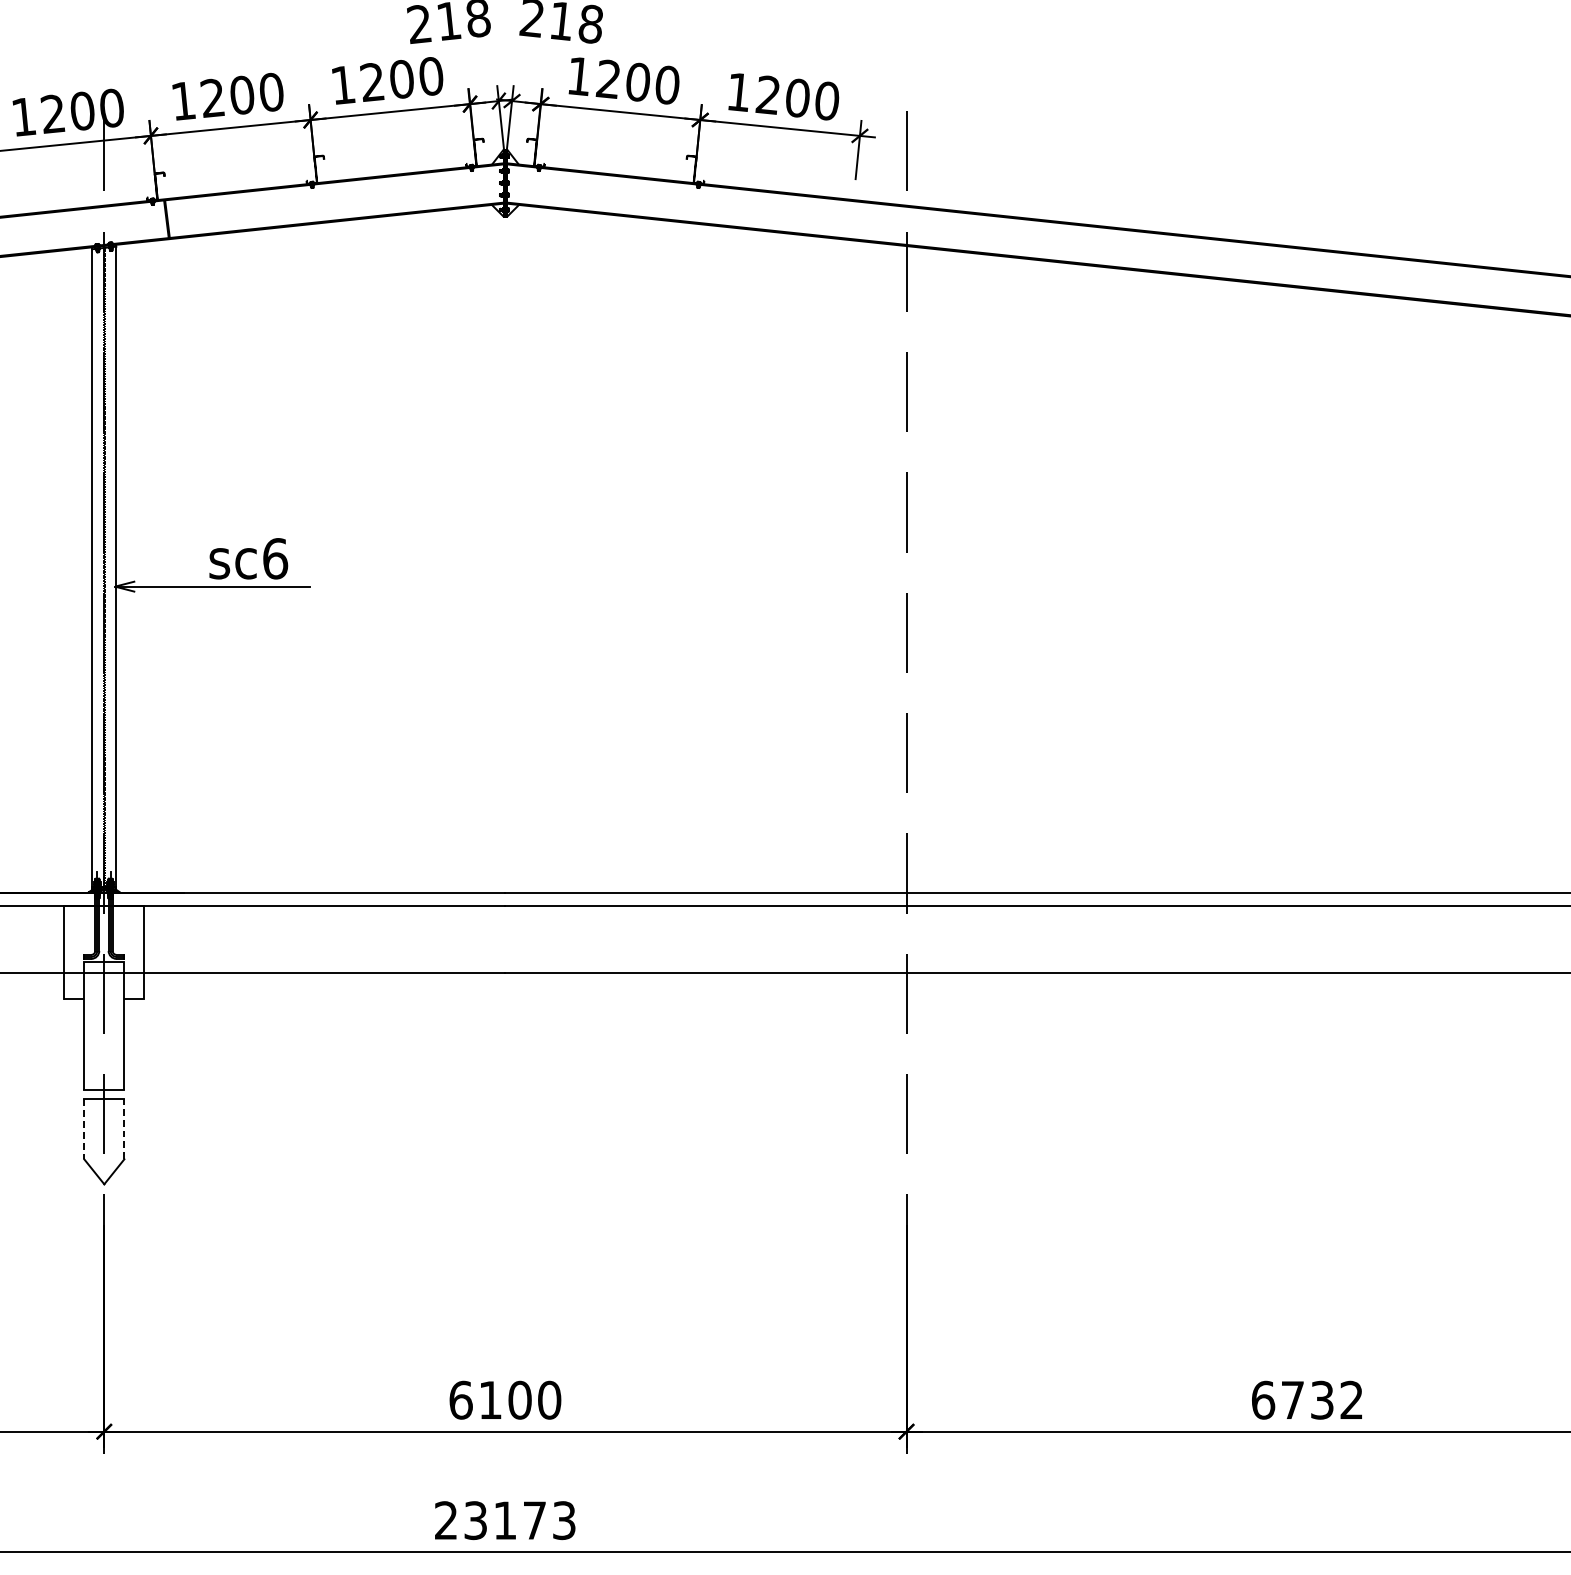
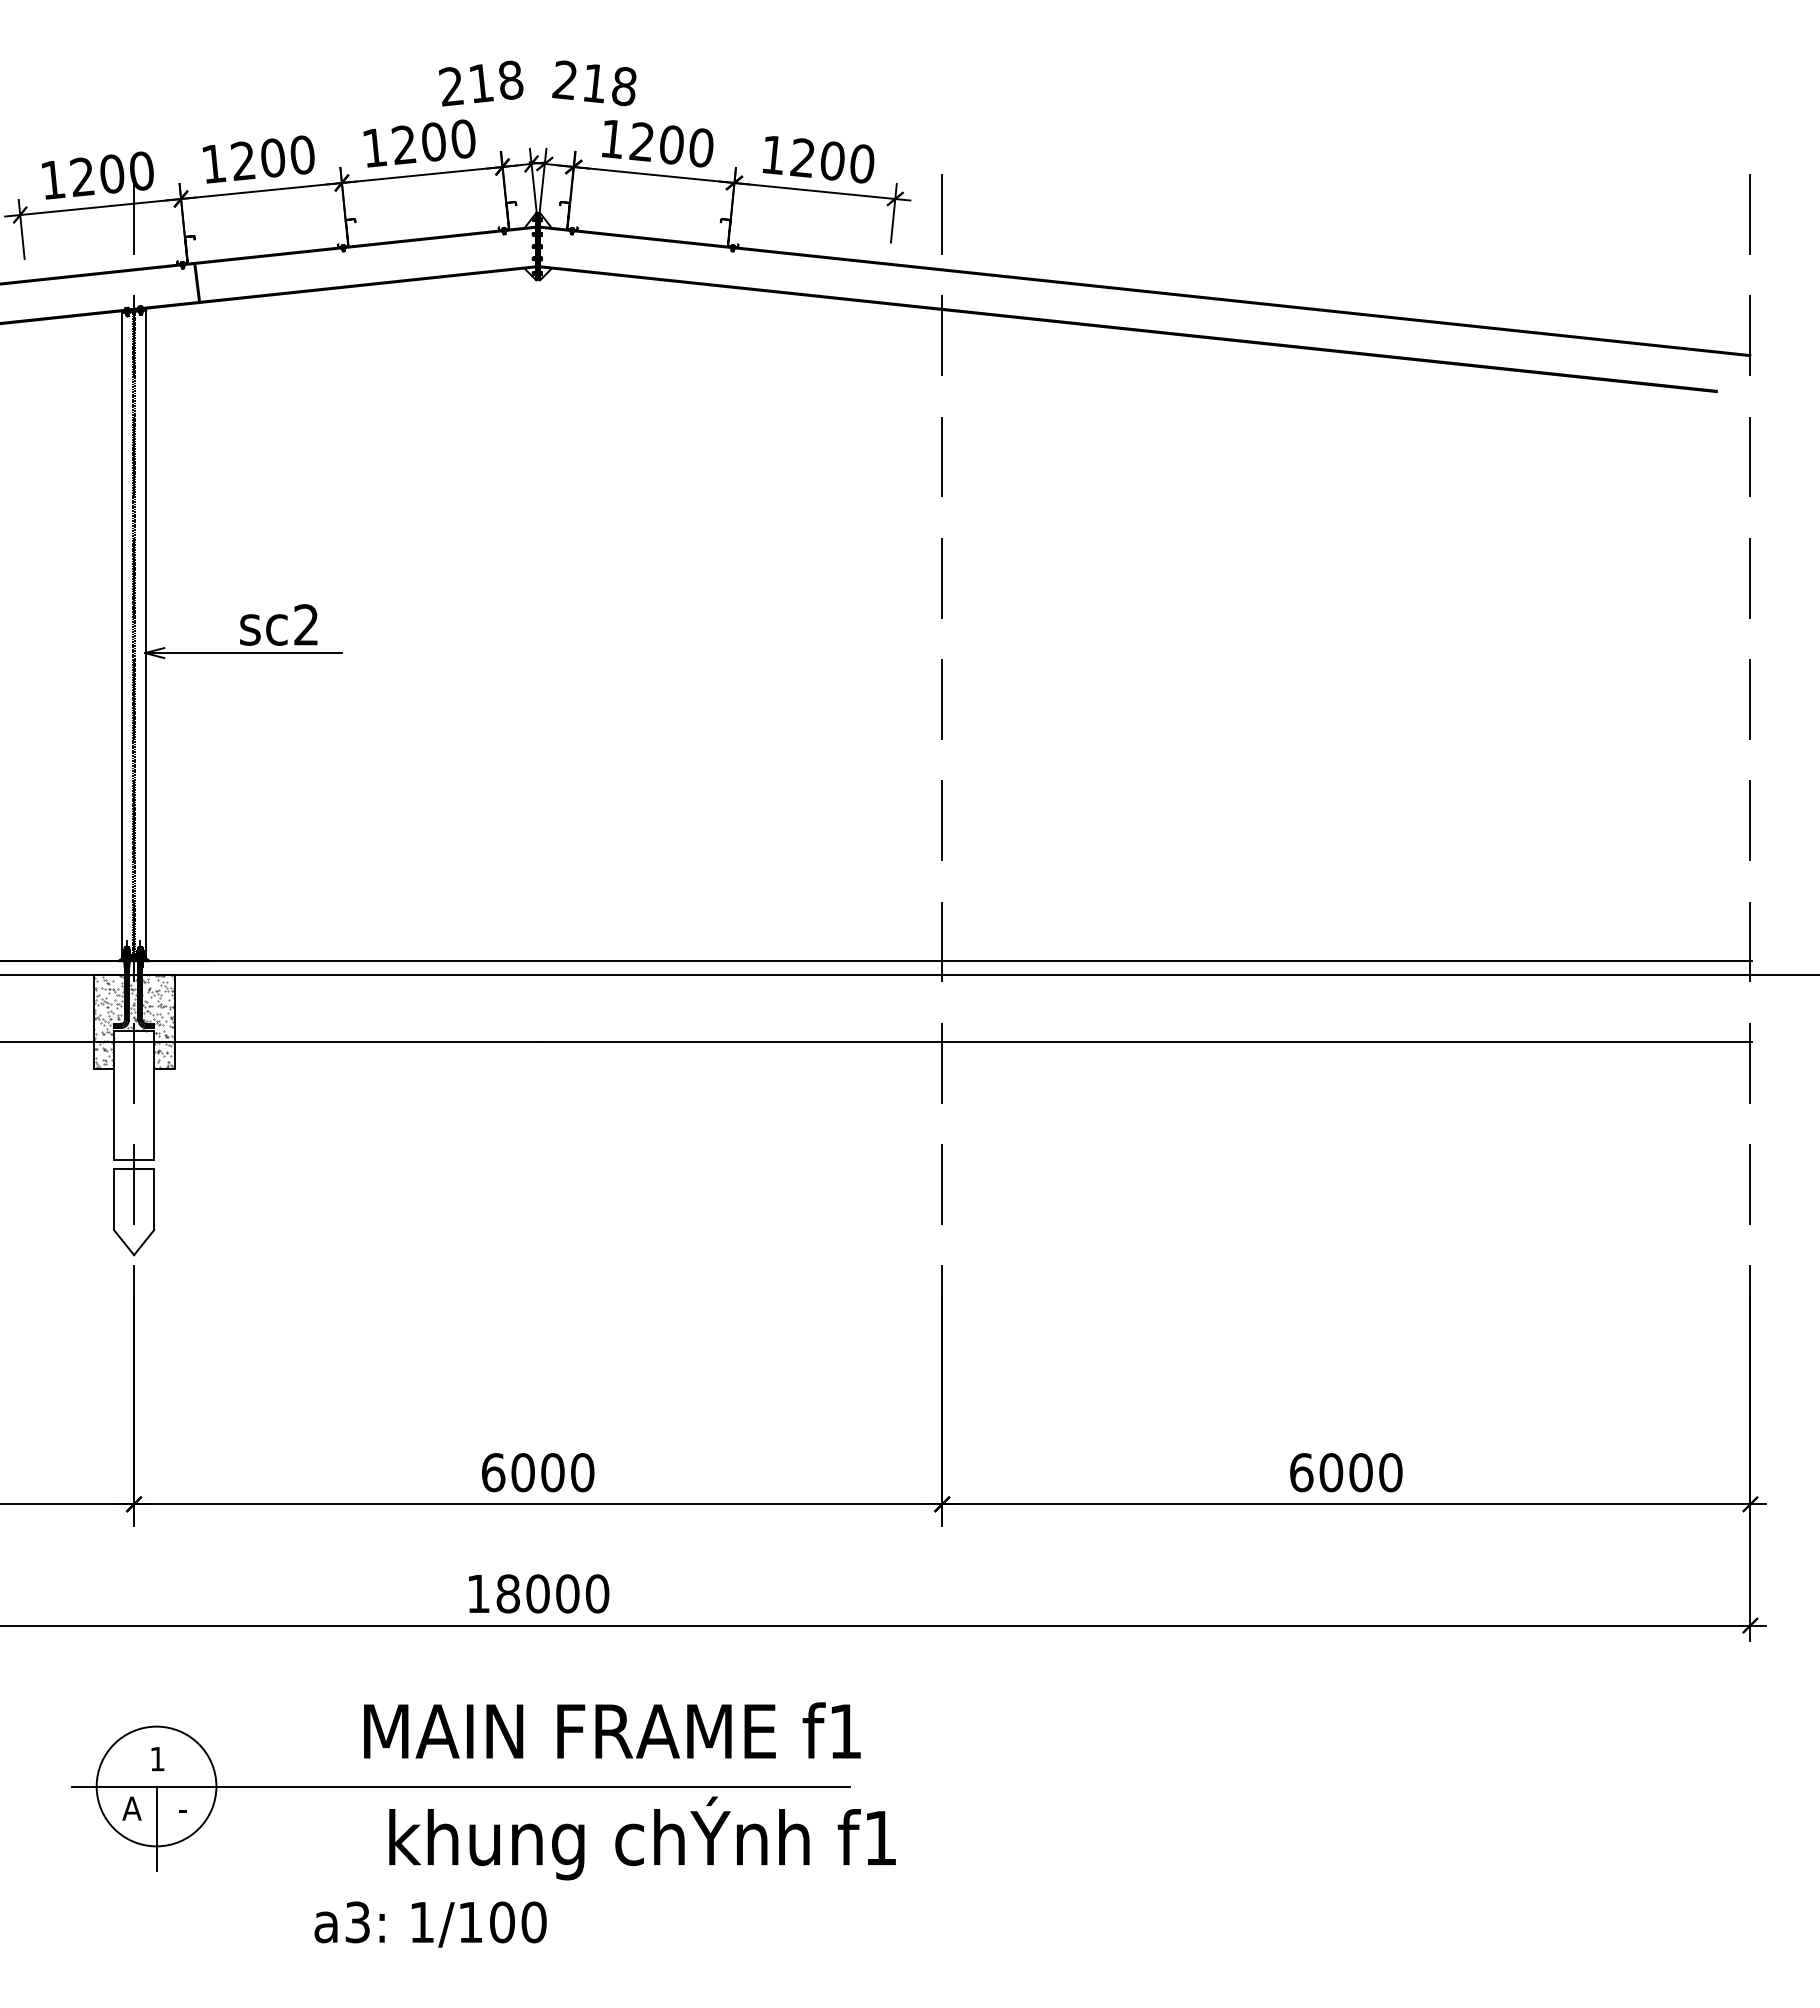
text: (275, 558) -> (306, 624), sc6 -> sc2
hatch: (103, 952) -> (133, 1021), added
line: (124, 1129) -> (154, 1199), dashed -> solid
line: (83, 1130) -> (113, 1200), dashed -> solid
text: (489, 1400) -> (522, 1472), 6100 -> 6000
text: (1321, 1400) -> (1360, 1472), 6732 -> 6000
text: (505, 1520) -> (538, 1593), 23173 -> 18000

